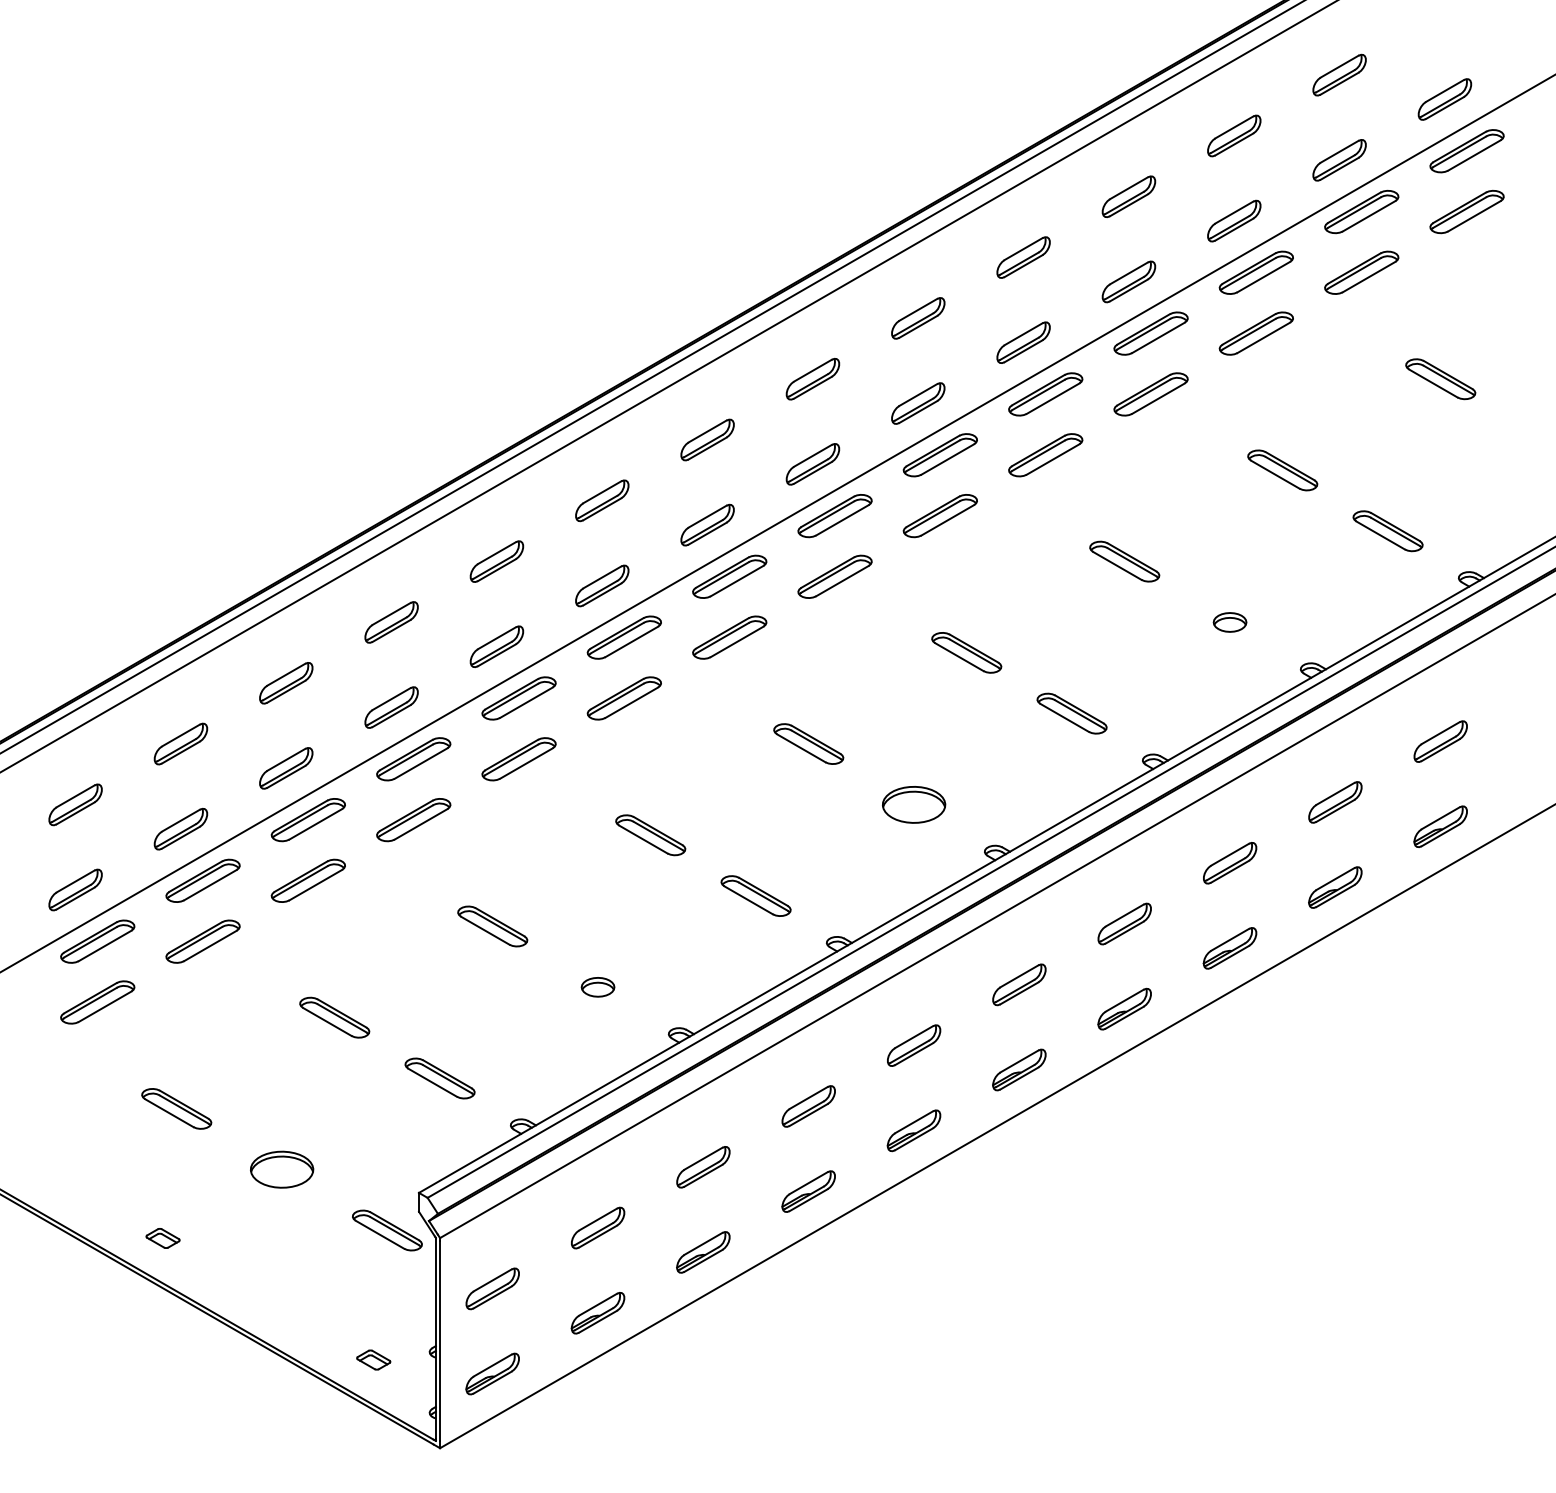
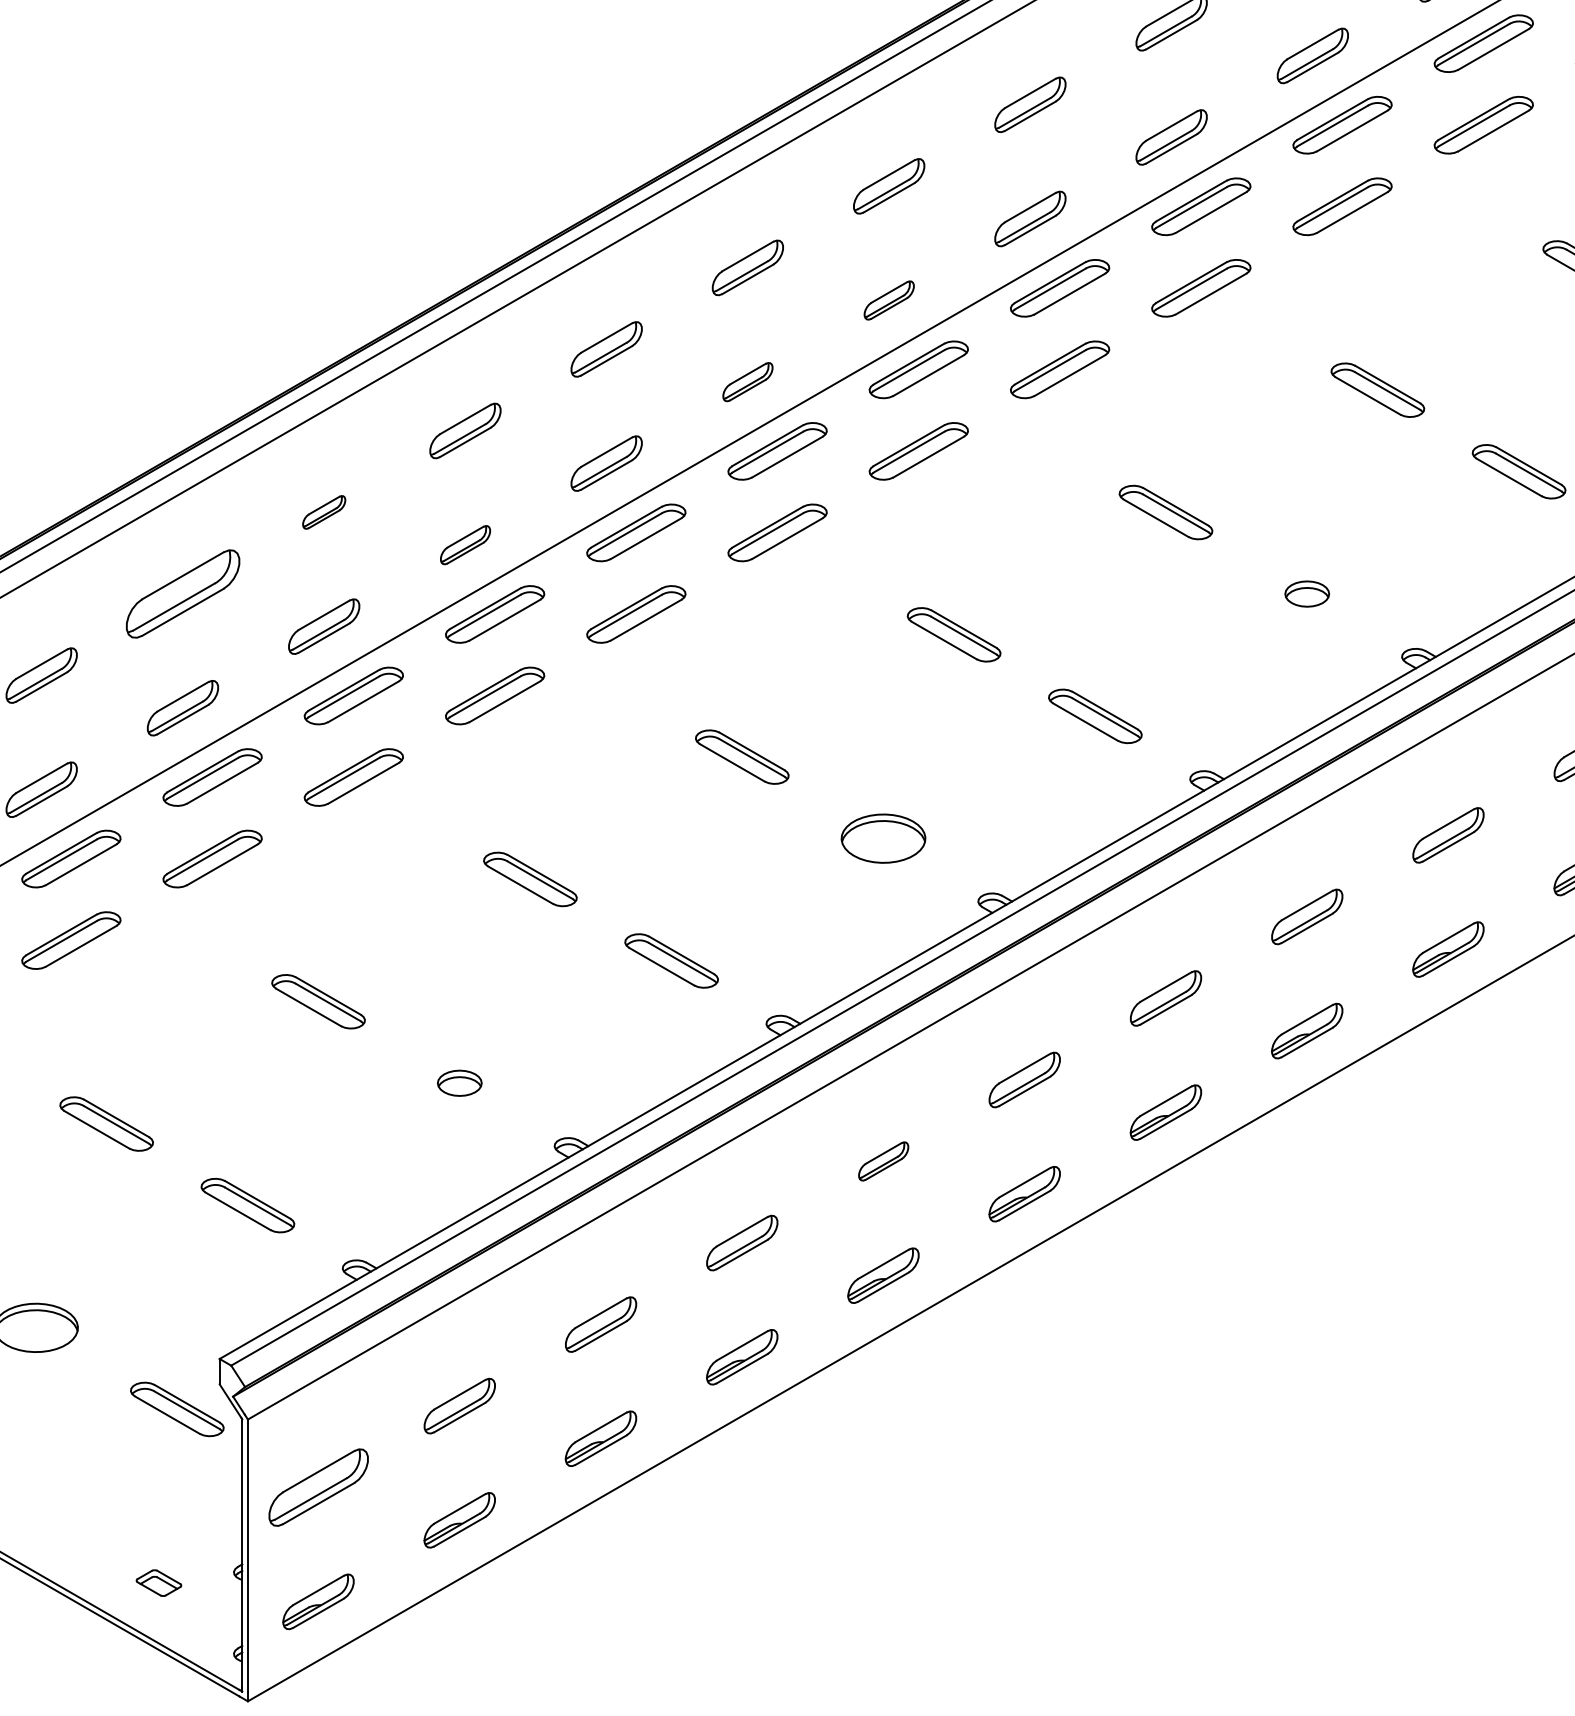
part: (918, 403) -> (889, 300), size x0.7
part: (812, 464) -> (747, 382), size x0.7
part: (496, 561) -> (323, 512), size x0.6
part: (602, 585) -> (465, 544), size x0.7
part: (391, 622) -> (182, 594), size x1.6
part: (914, 1045) -> (884, 1161), size x0.7
part: (492, 1288) -> (318, 1487), size x1.4

